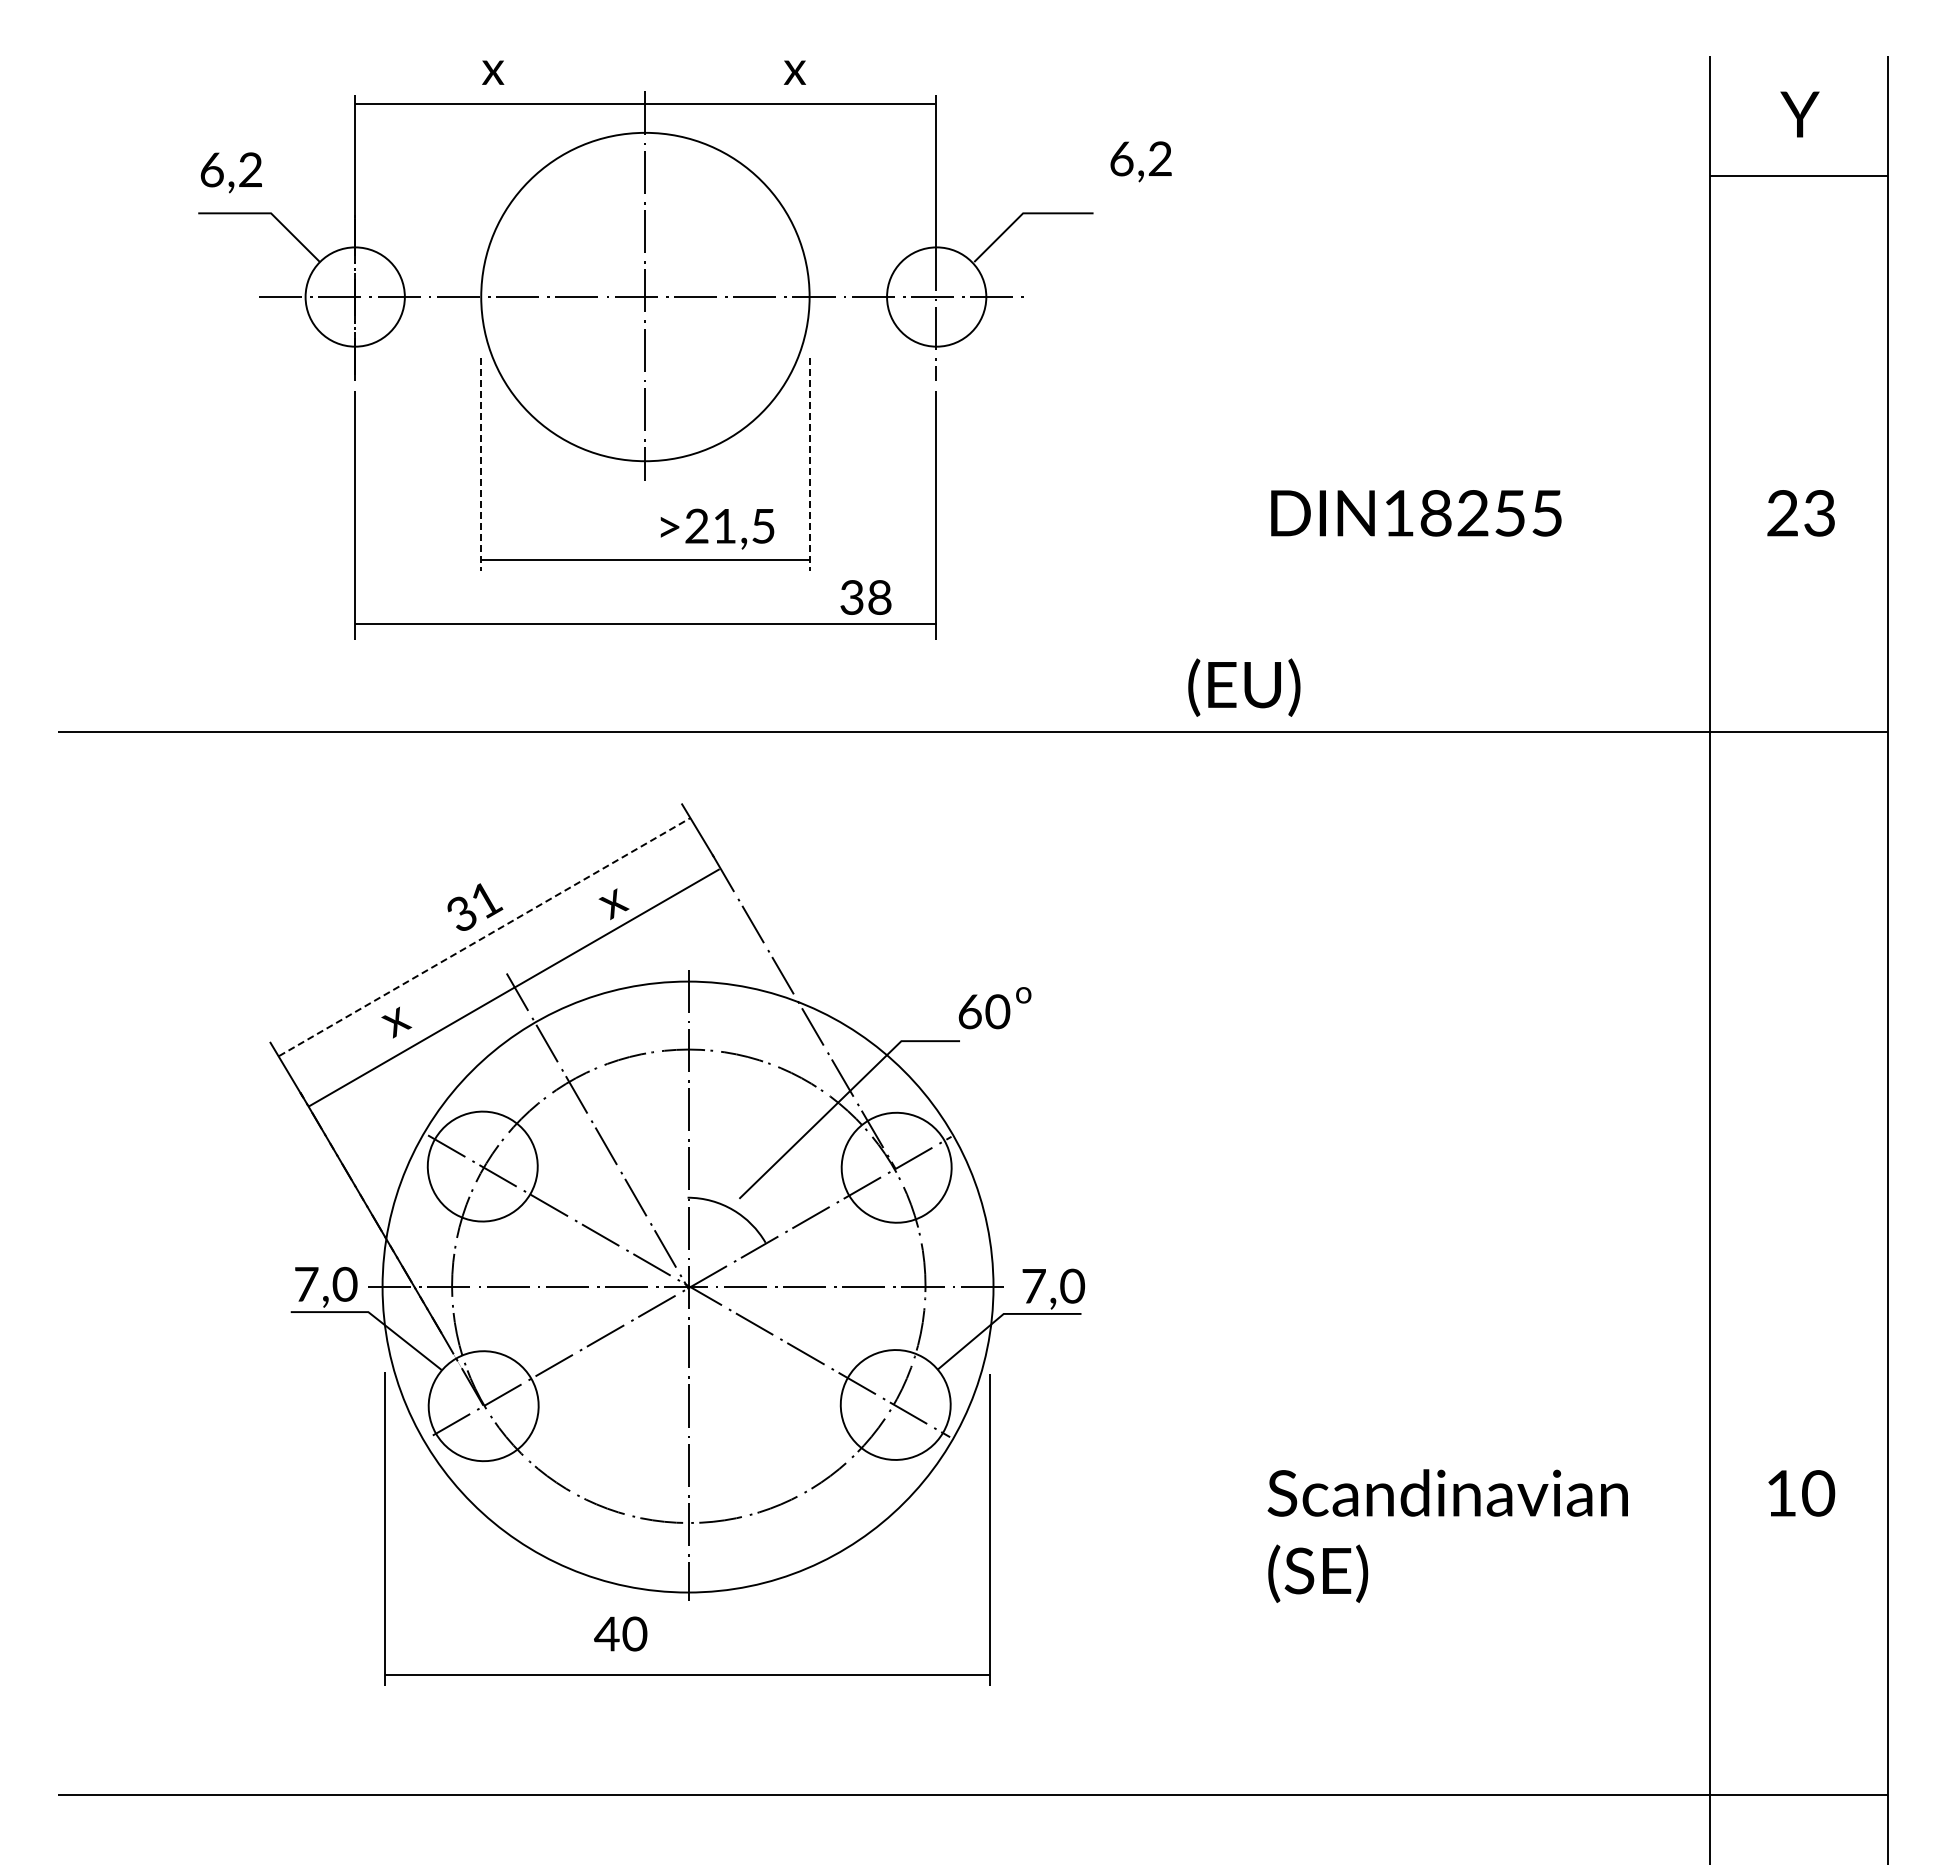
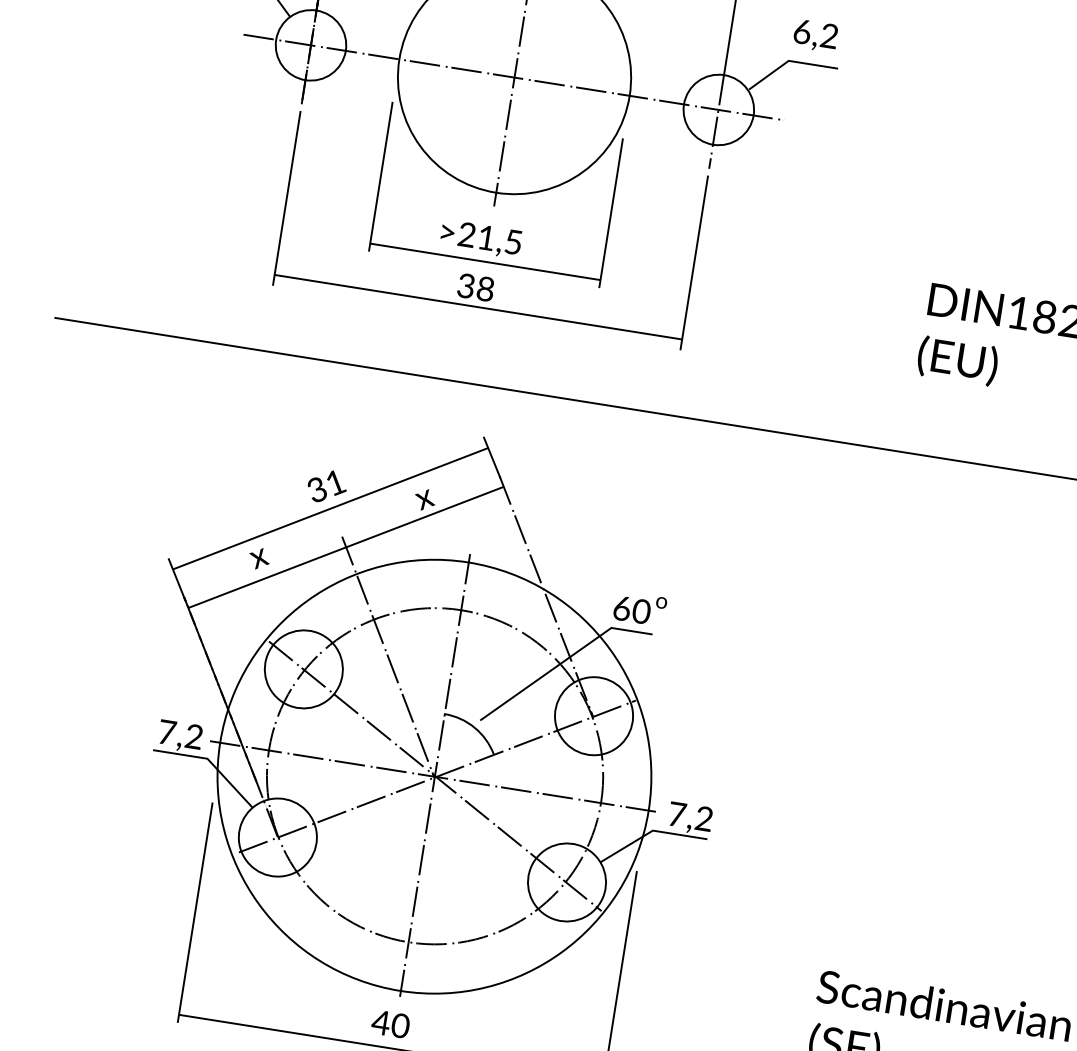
text: (1140, 161) -> (815, 35), moved
line: (481, 464) -> (380, 176), dashed -> solid
line: (809, 464) -> (611, 213), dashed -> solid
text: (717, 528) -> (481, 238), moved
text: (865, 597) -> (475, 287), moved
text: (1244, 687) -> (957, 360), moved
line: (484, 937) -> (330, 508), dashed -> solid
text: (994, 1008) -> (639, 608), moved
text: (344, 1284) -> (193, 736), 7,0 -> 7,2
text: (1072, 1286) -> (704, 819), 7,0 -> 7,2
text: (620, 1633) -> (390, 1023), moved

